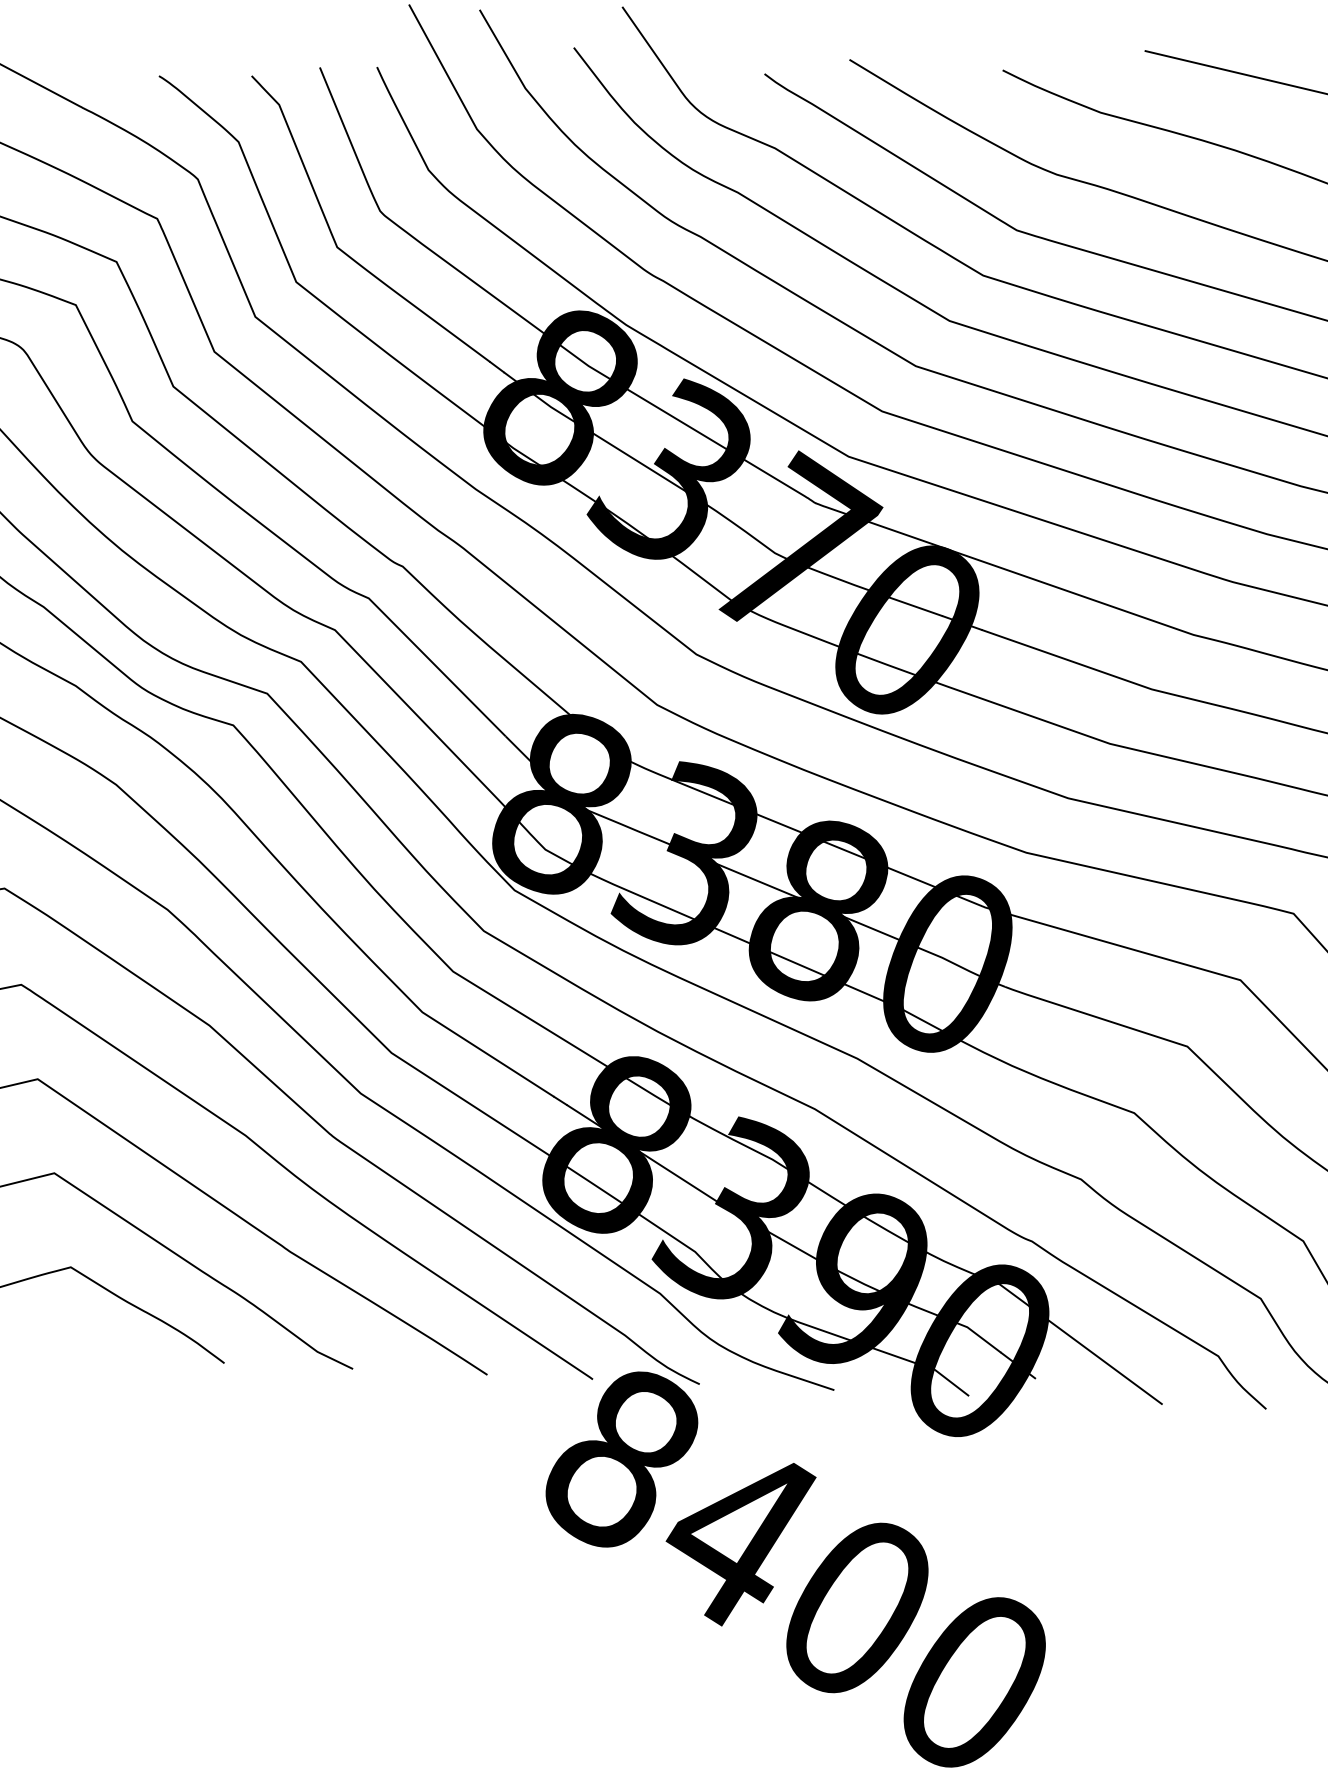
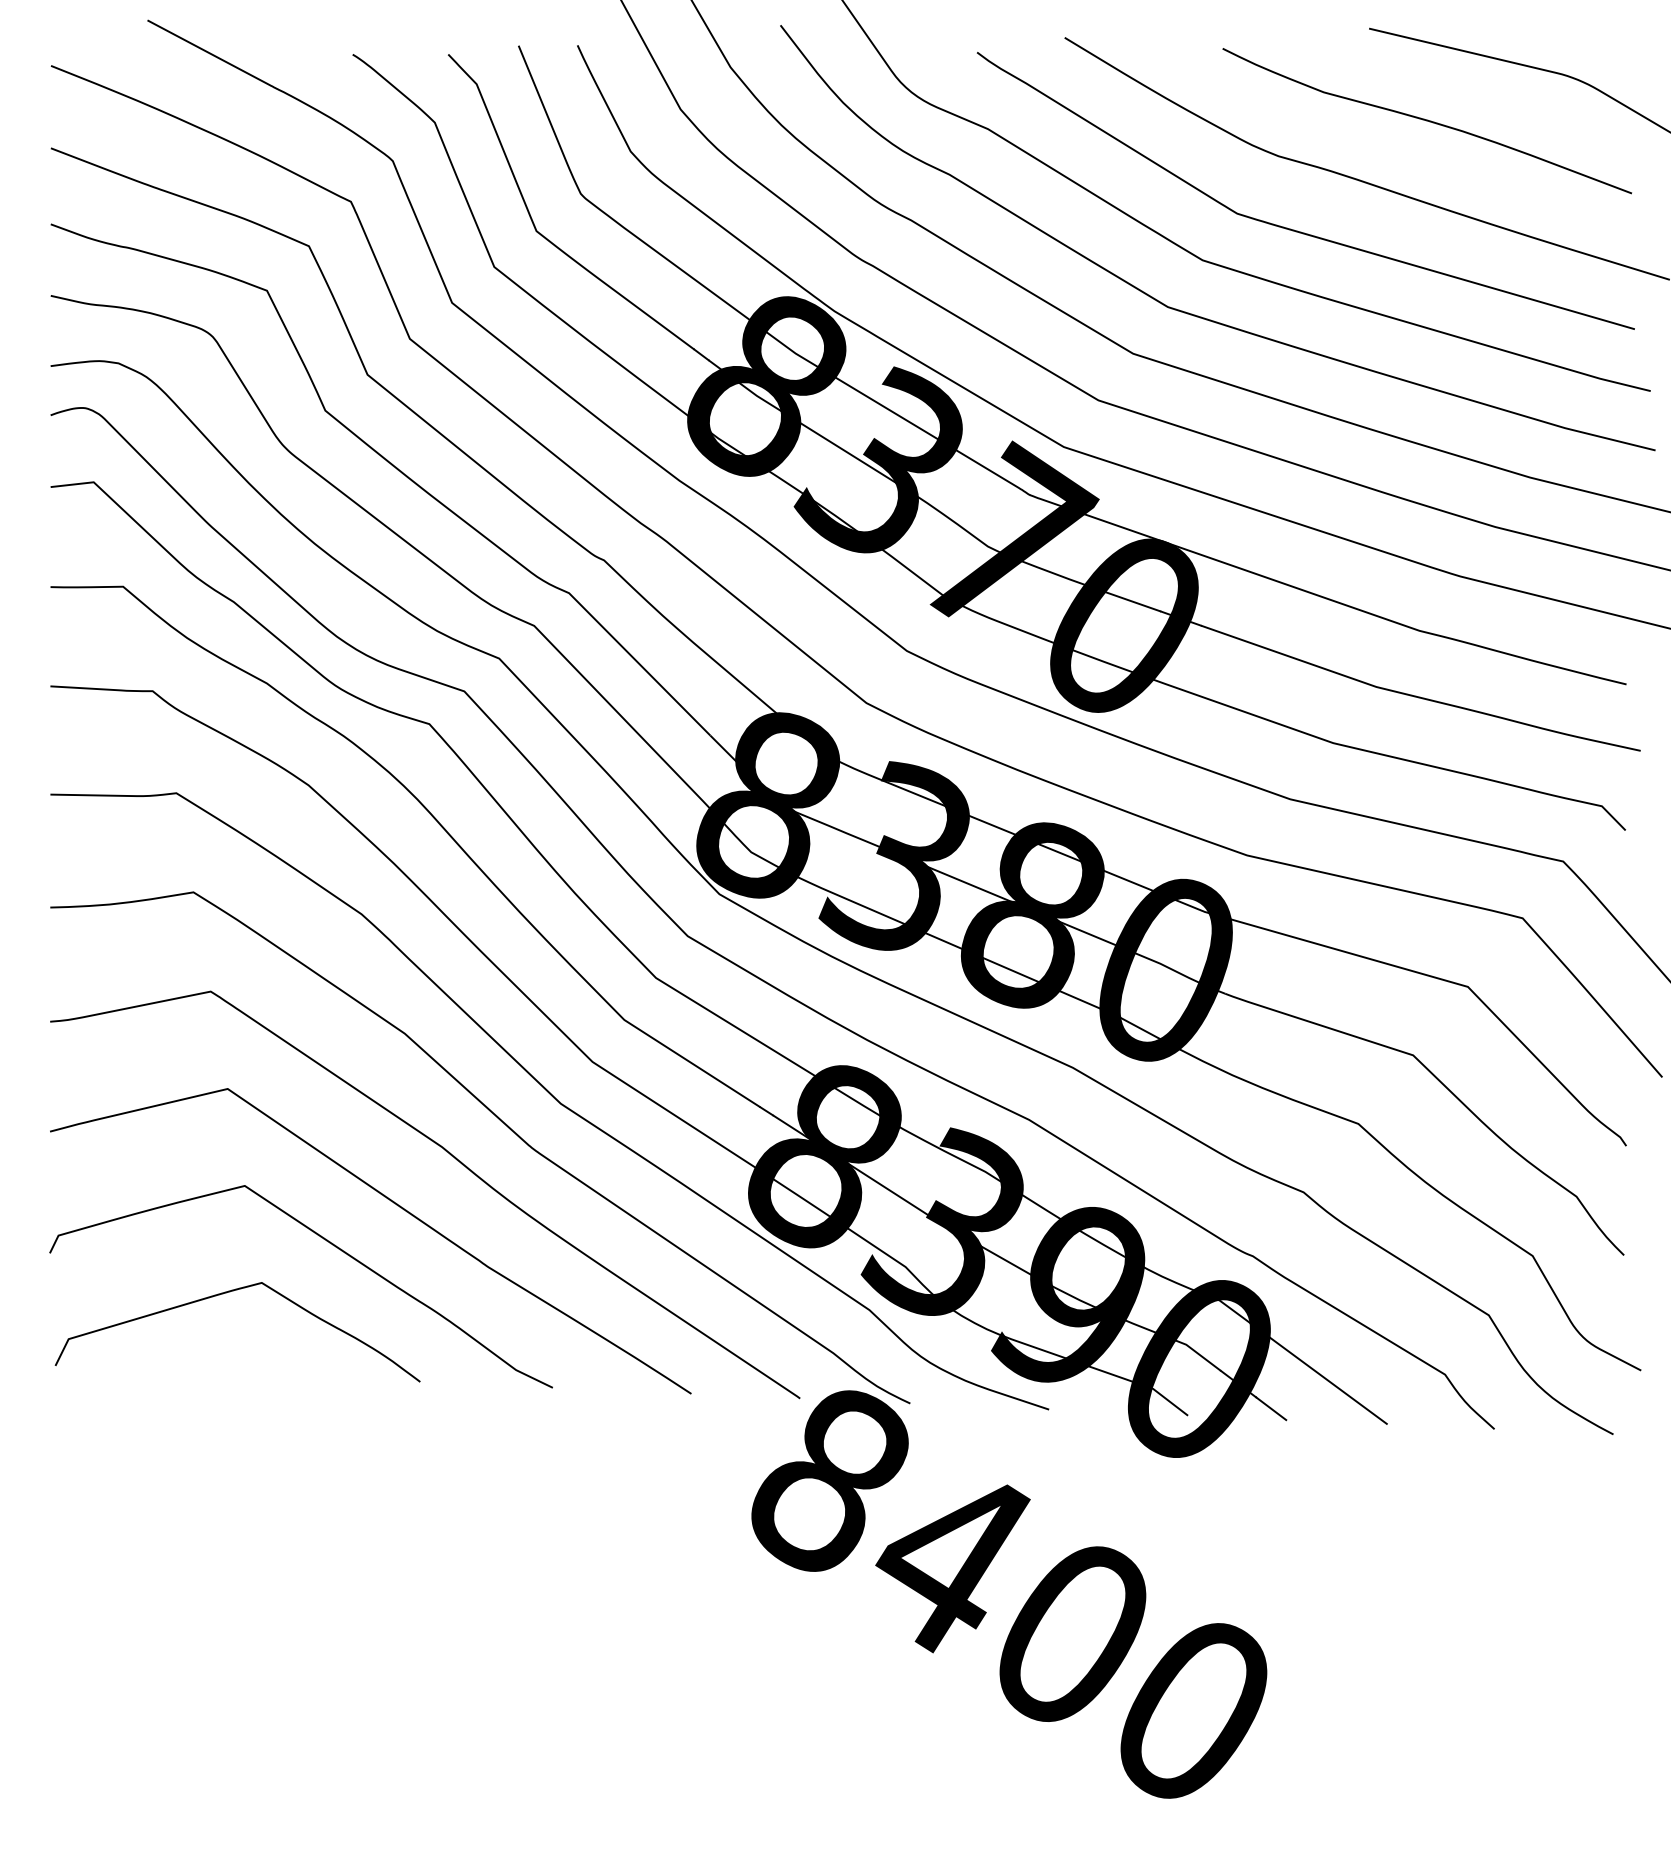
line: (1050, 1389) -> (1271, 1408), added

